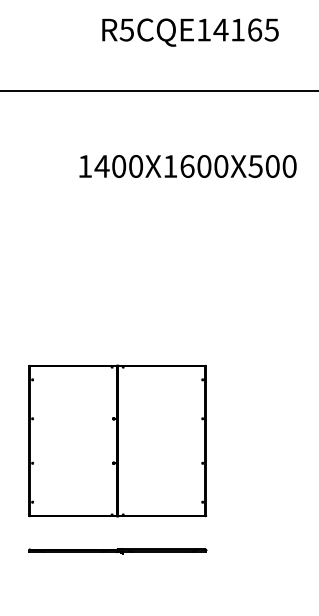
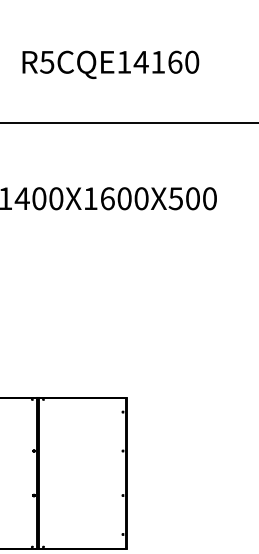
text: (271, 29) -> (191, 61), R5CQE14165 -> R5CQE14160

